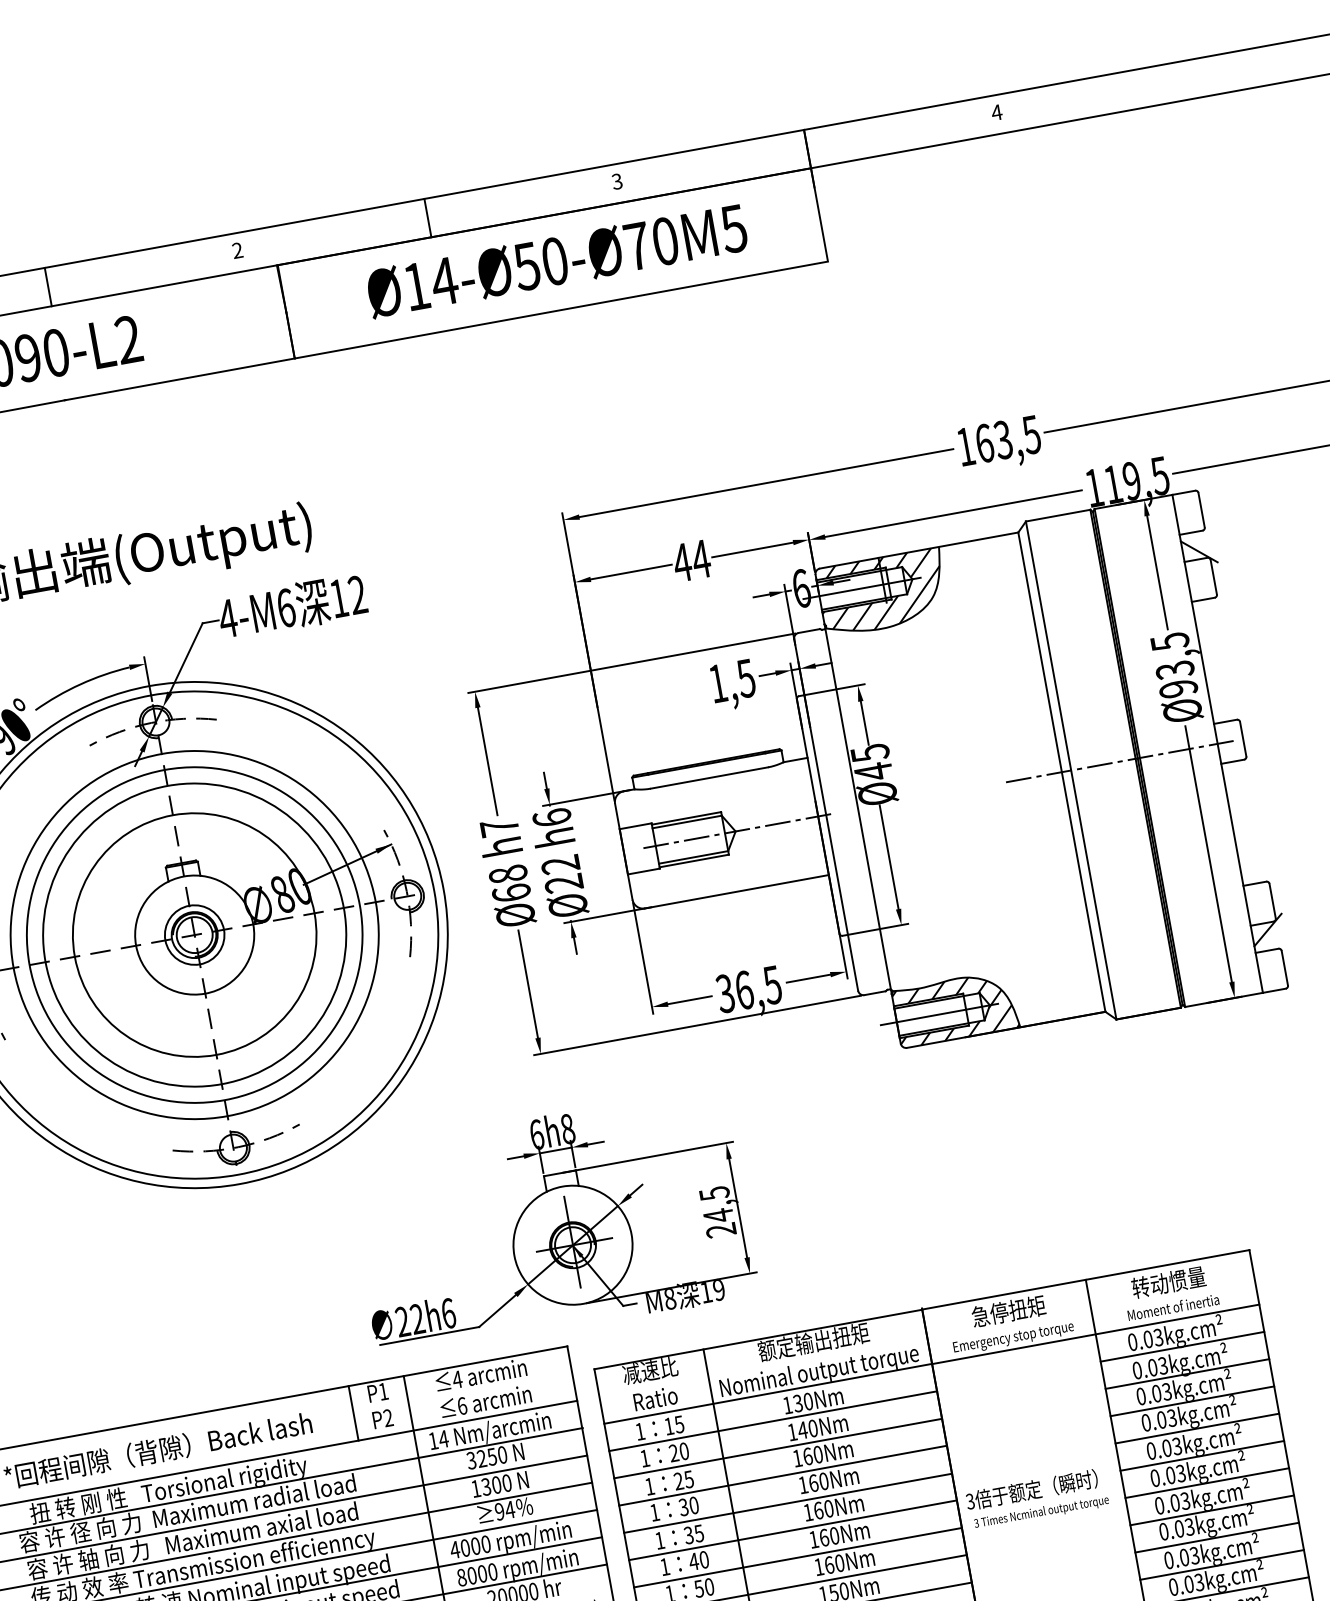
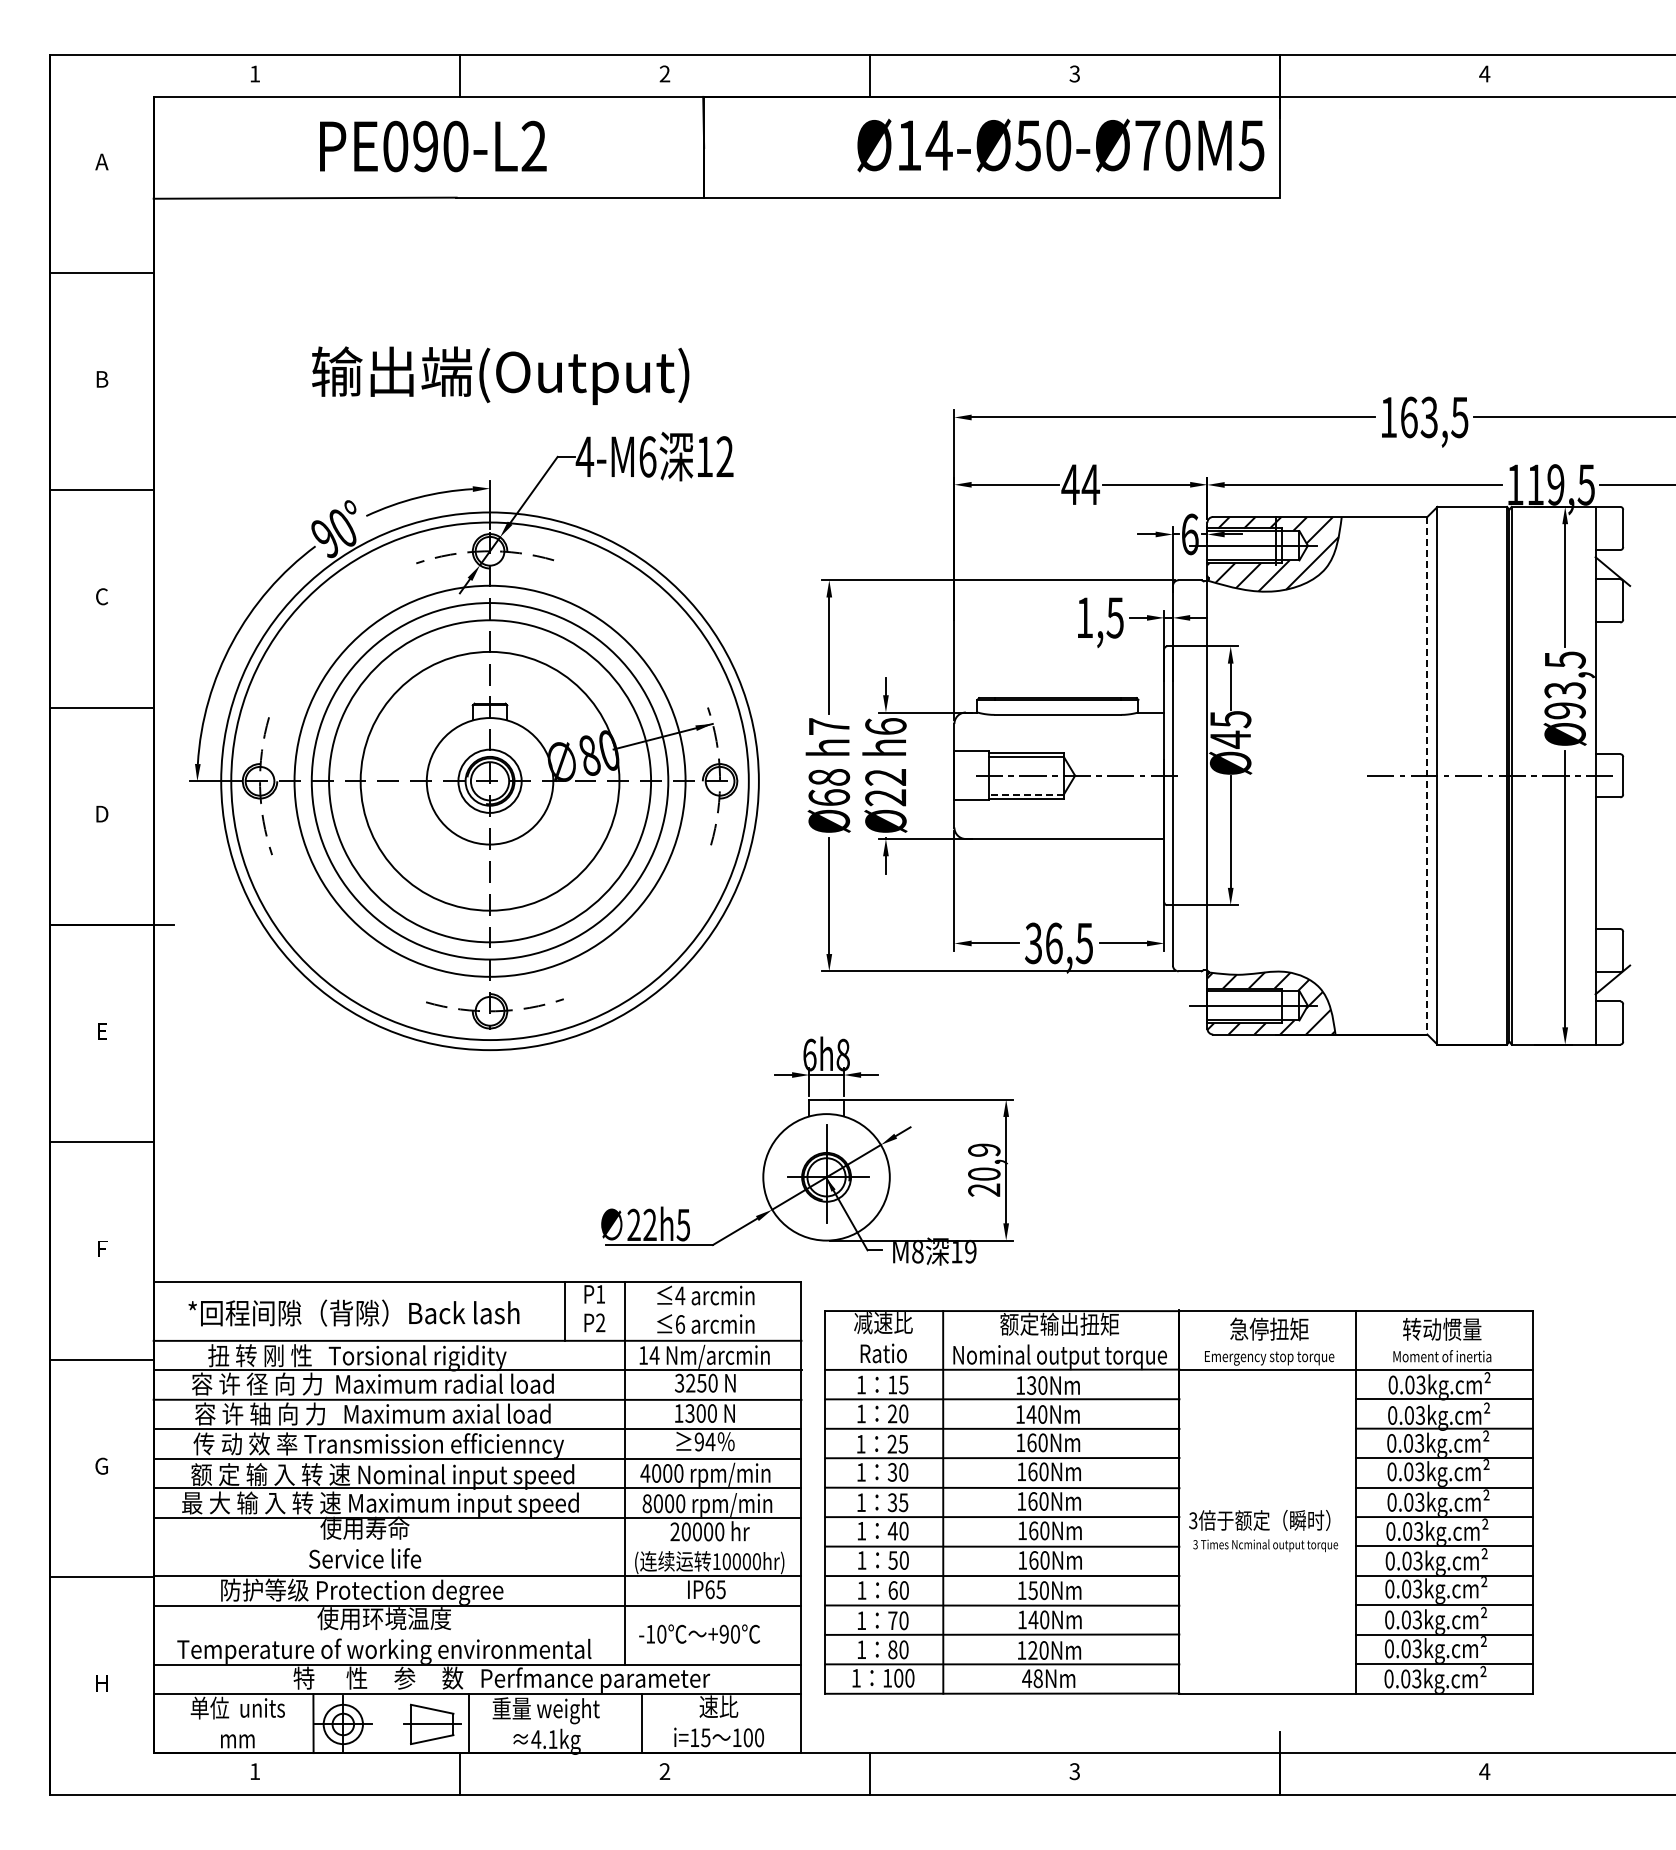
text: (556, 261) -> (1060, 145), moved
line: (1061, 771) -> (1427, 775), solid -> dashed
line: (692, 857) -> (1025, 794), solid -> dashed
text: (716, 1204) -> (984, 1162), 24,5 -> 20,9
text: (448, 1312) -> (683, 1224), h6 -> h5

